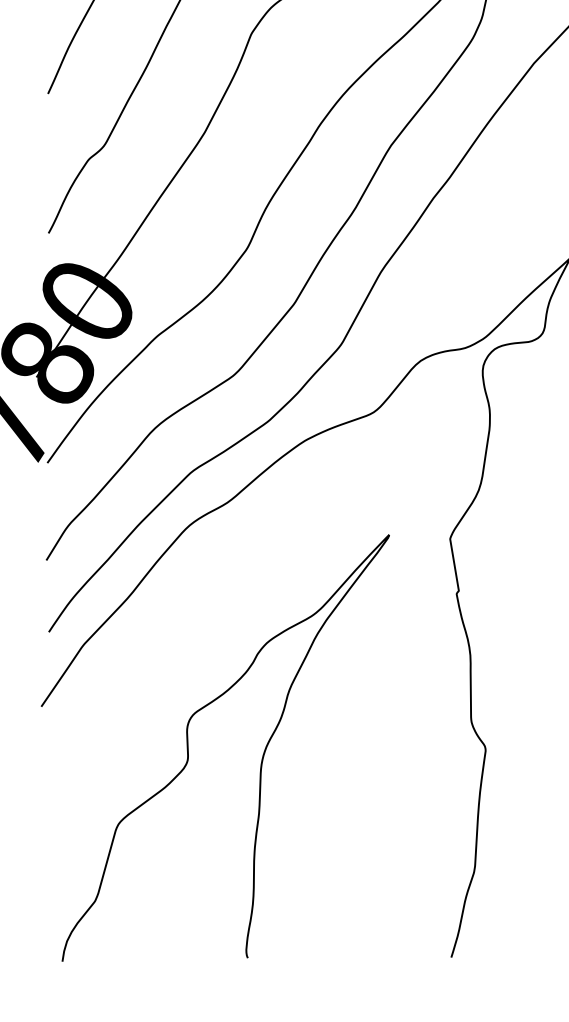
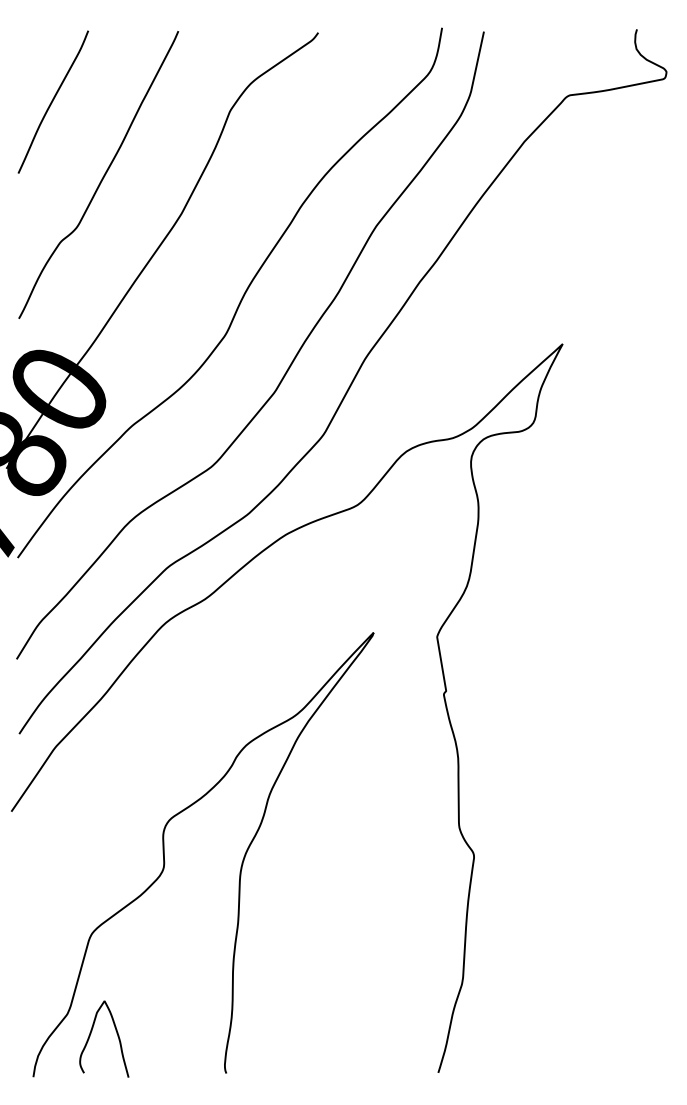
curve: (142, 919) -> (116, 1033), added

